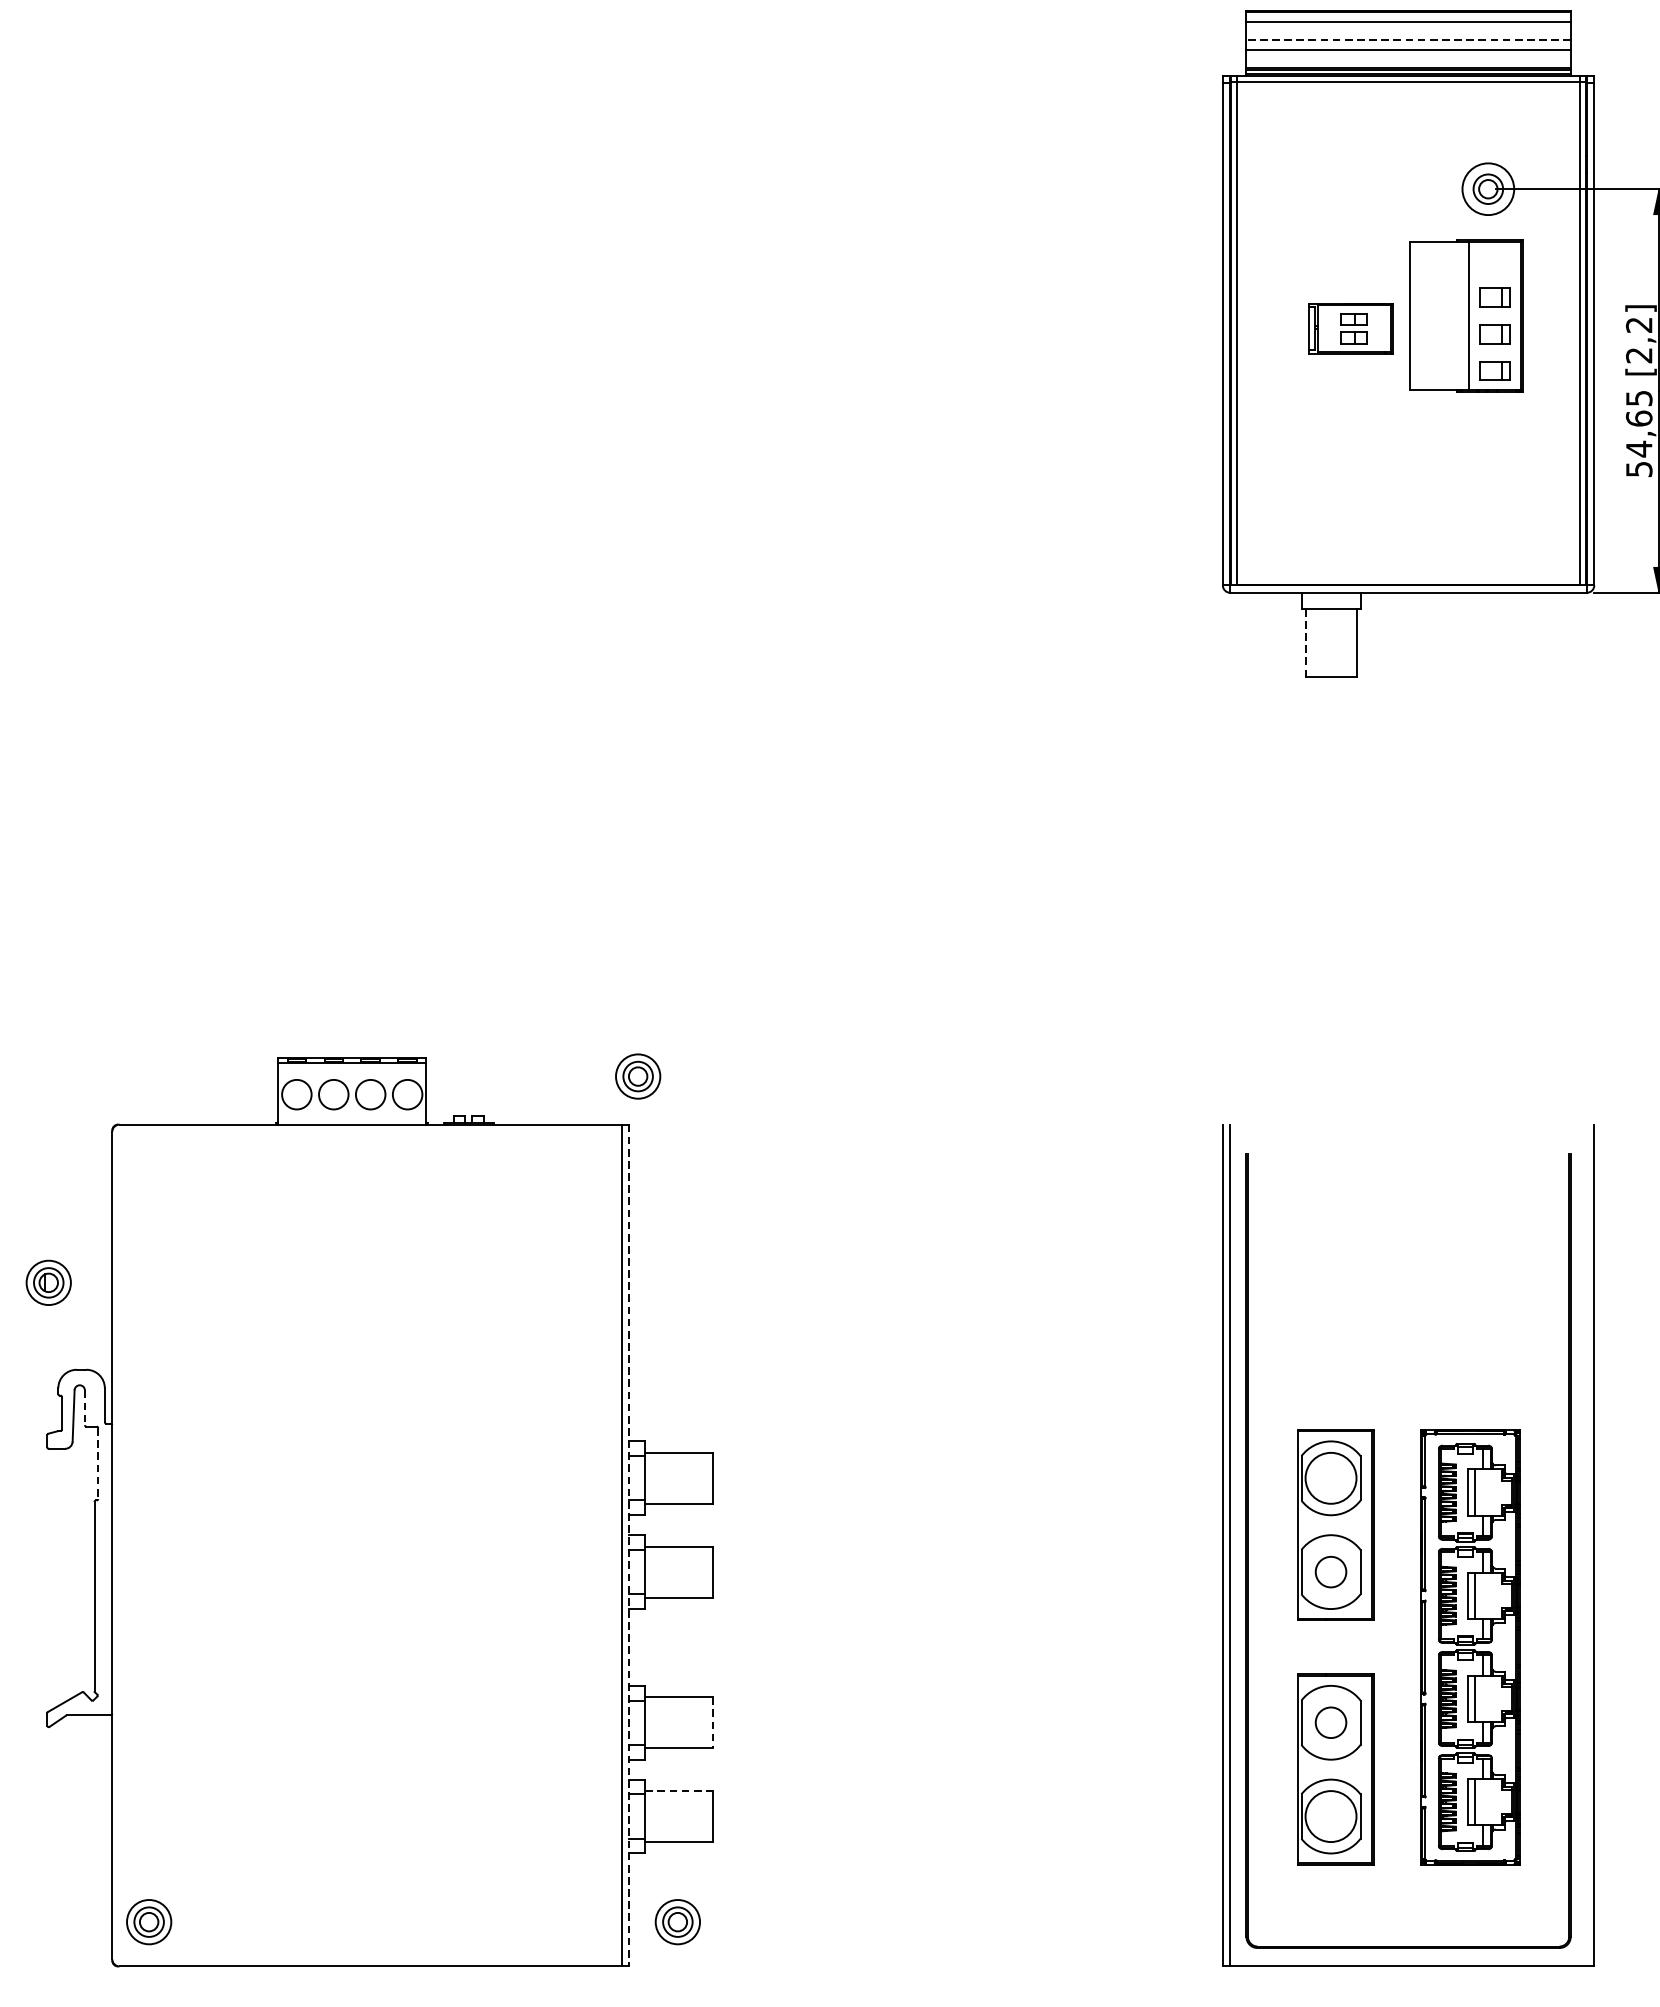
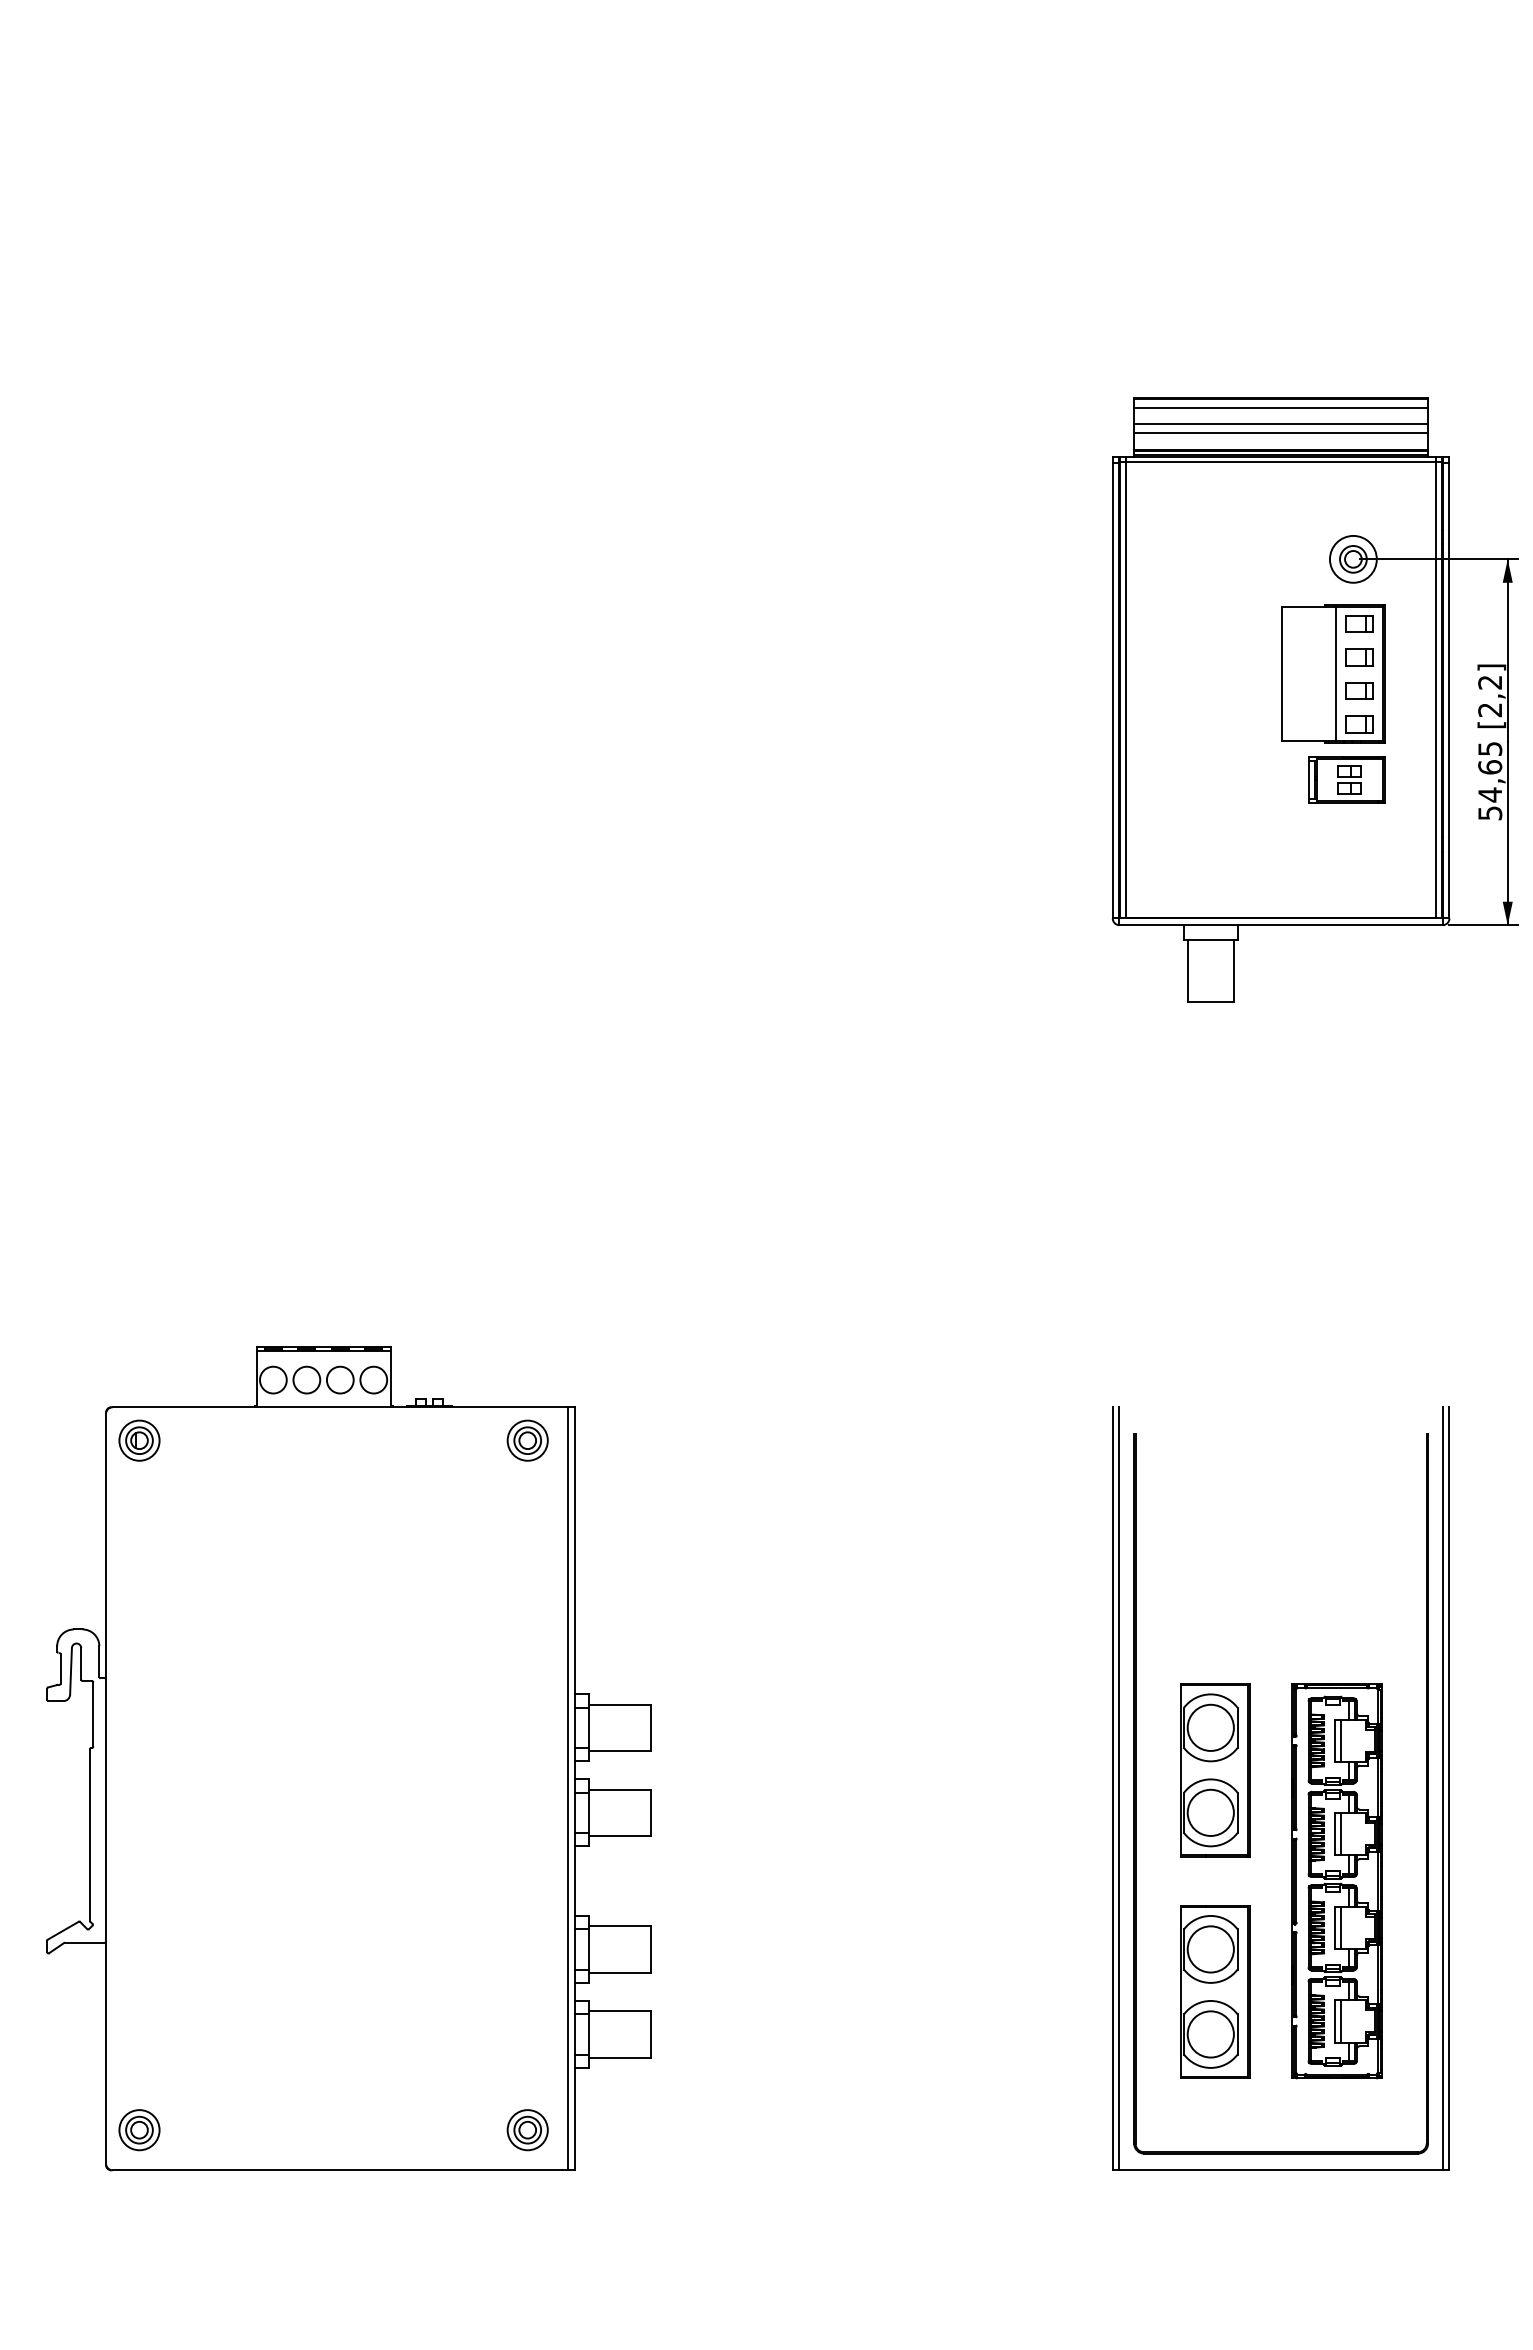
line: (1407, 40) -> (1280, 424), dashed -> solid
part: (1495, 259) -> (1359, 623), added
part: (1350, 328) -> (1346, 779), moved
line: (1305, 642) -> (1187, 970), dashed -> solid
part: (637, 1076) -> (527, 1440), moved
part: (48, 1282) -> (139, 1440), moved
line: (85, 1407) -> (81, 1663), dashed -> solid
line: (98, 1463) -> (93, 1714), dashed -> solid
line: (629, 1545) -> (574, 1788), dashed -> solid
line: (1586, 1545) -> (1442, 1788), added
circle: (1330, 1571) -> (1210, 1812), size x1.67
line: (712, 1722) -> (650, 1949), dashed -> solid
circle: (1330, 1722) -> (1210, 1949), size x1.67
line: (679, 1791) -> (620, 2011), dashed -> solid
part: (677, 1922) -> (527, 2130), moved

